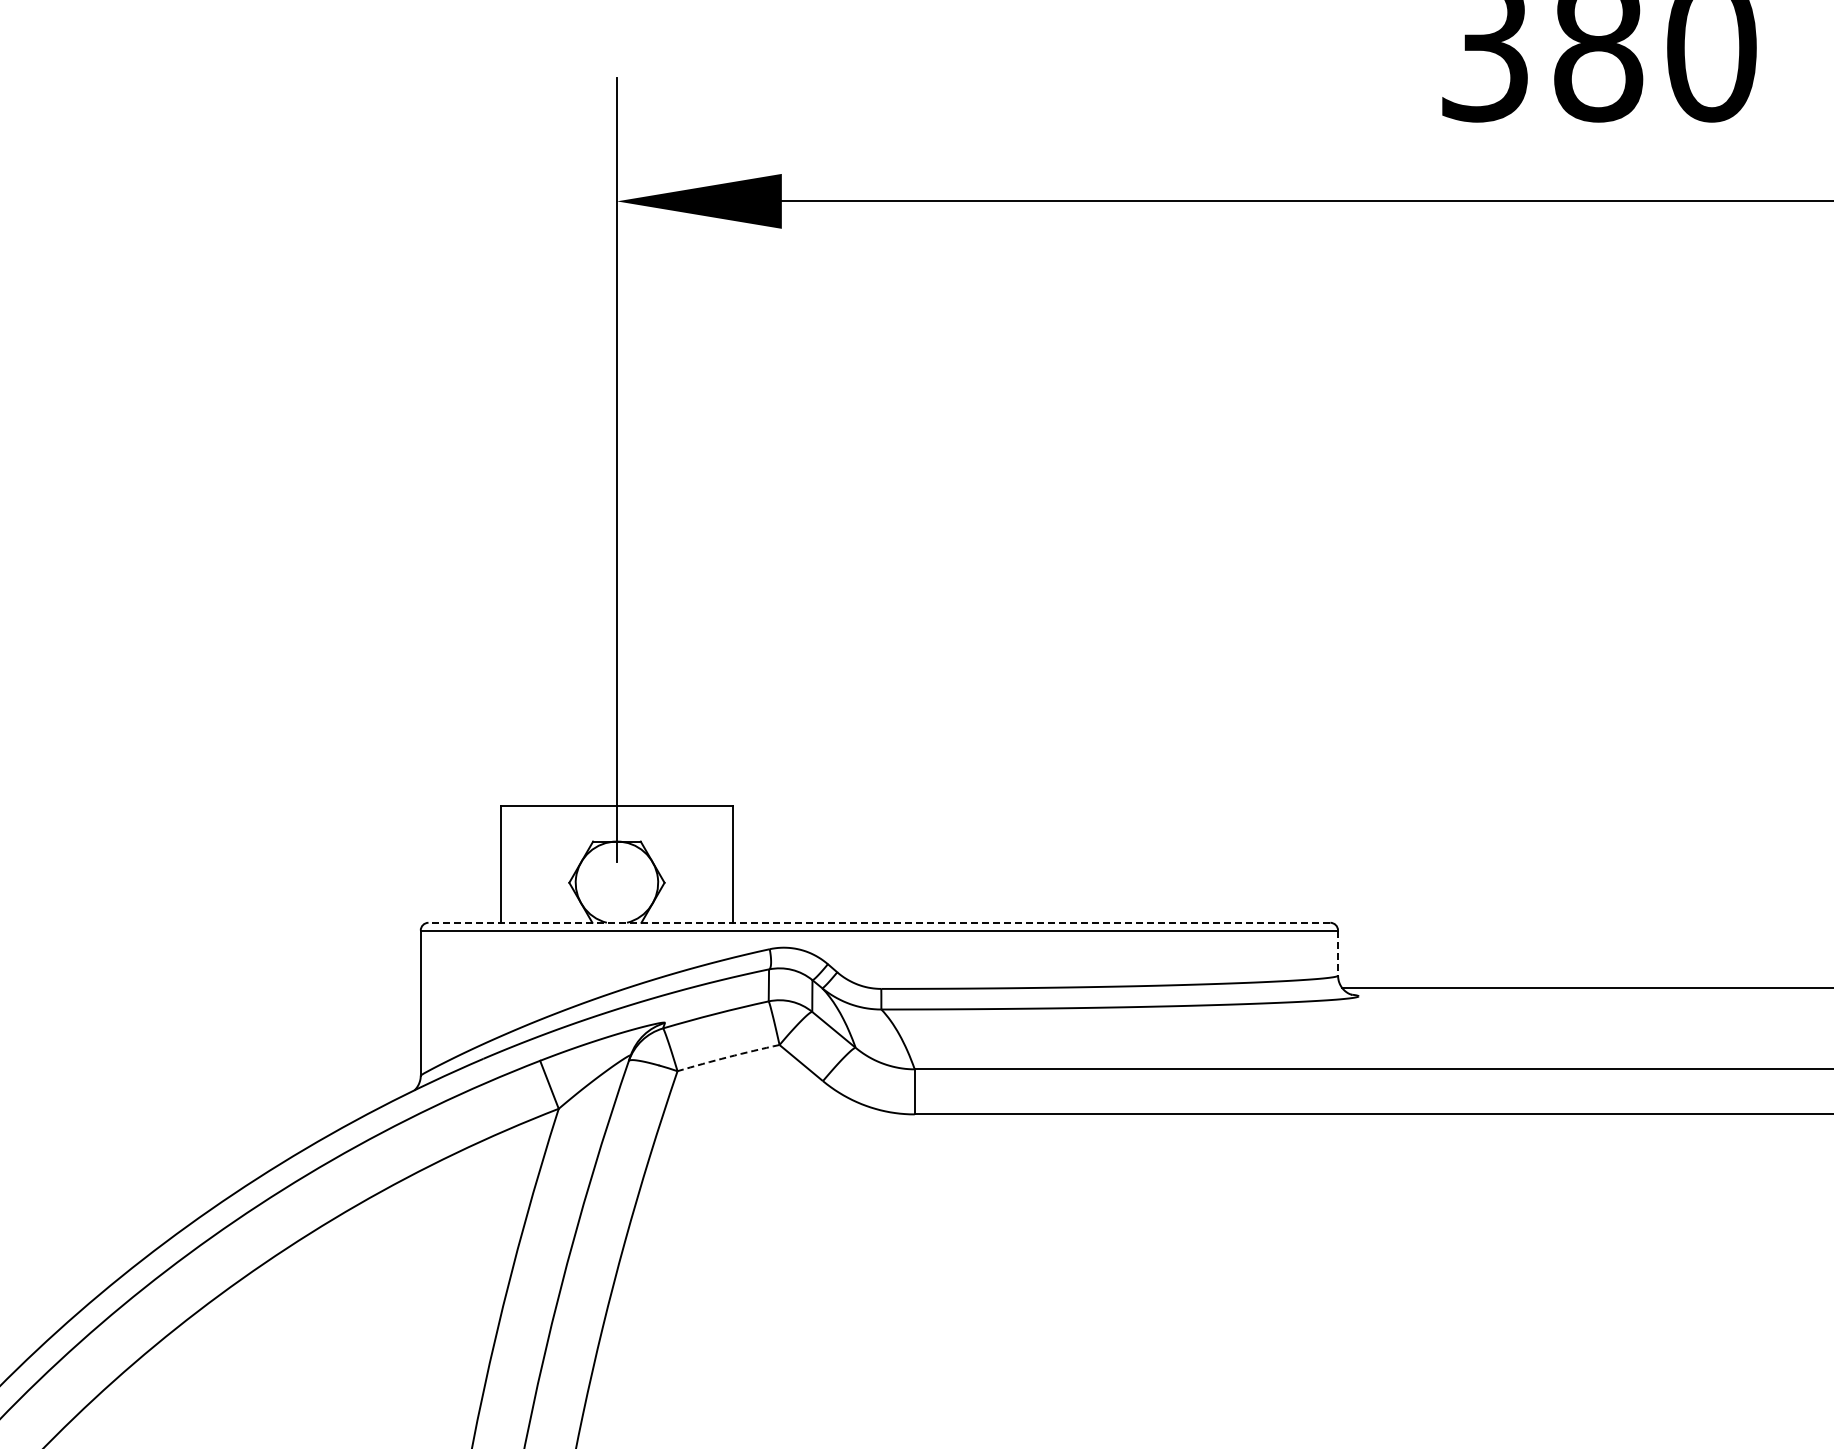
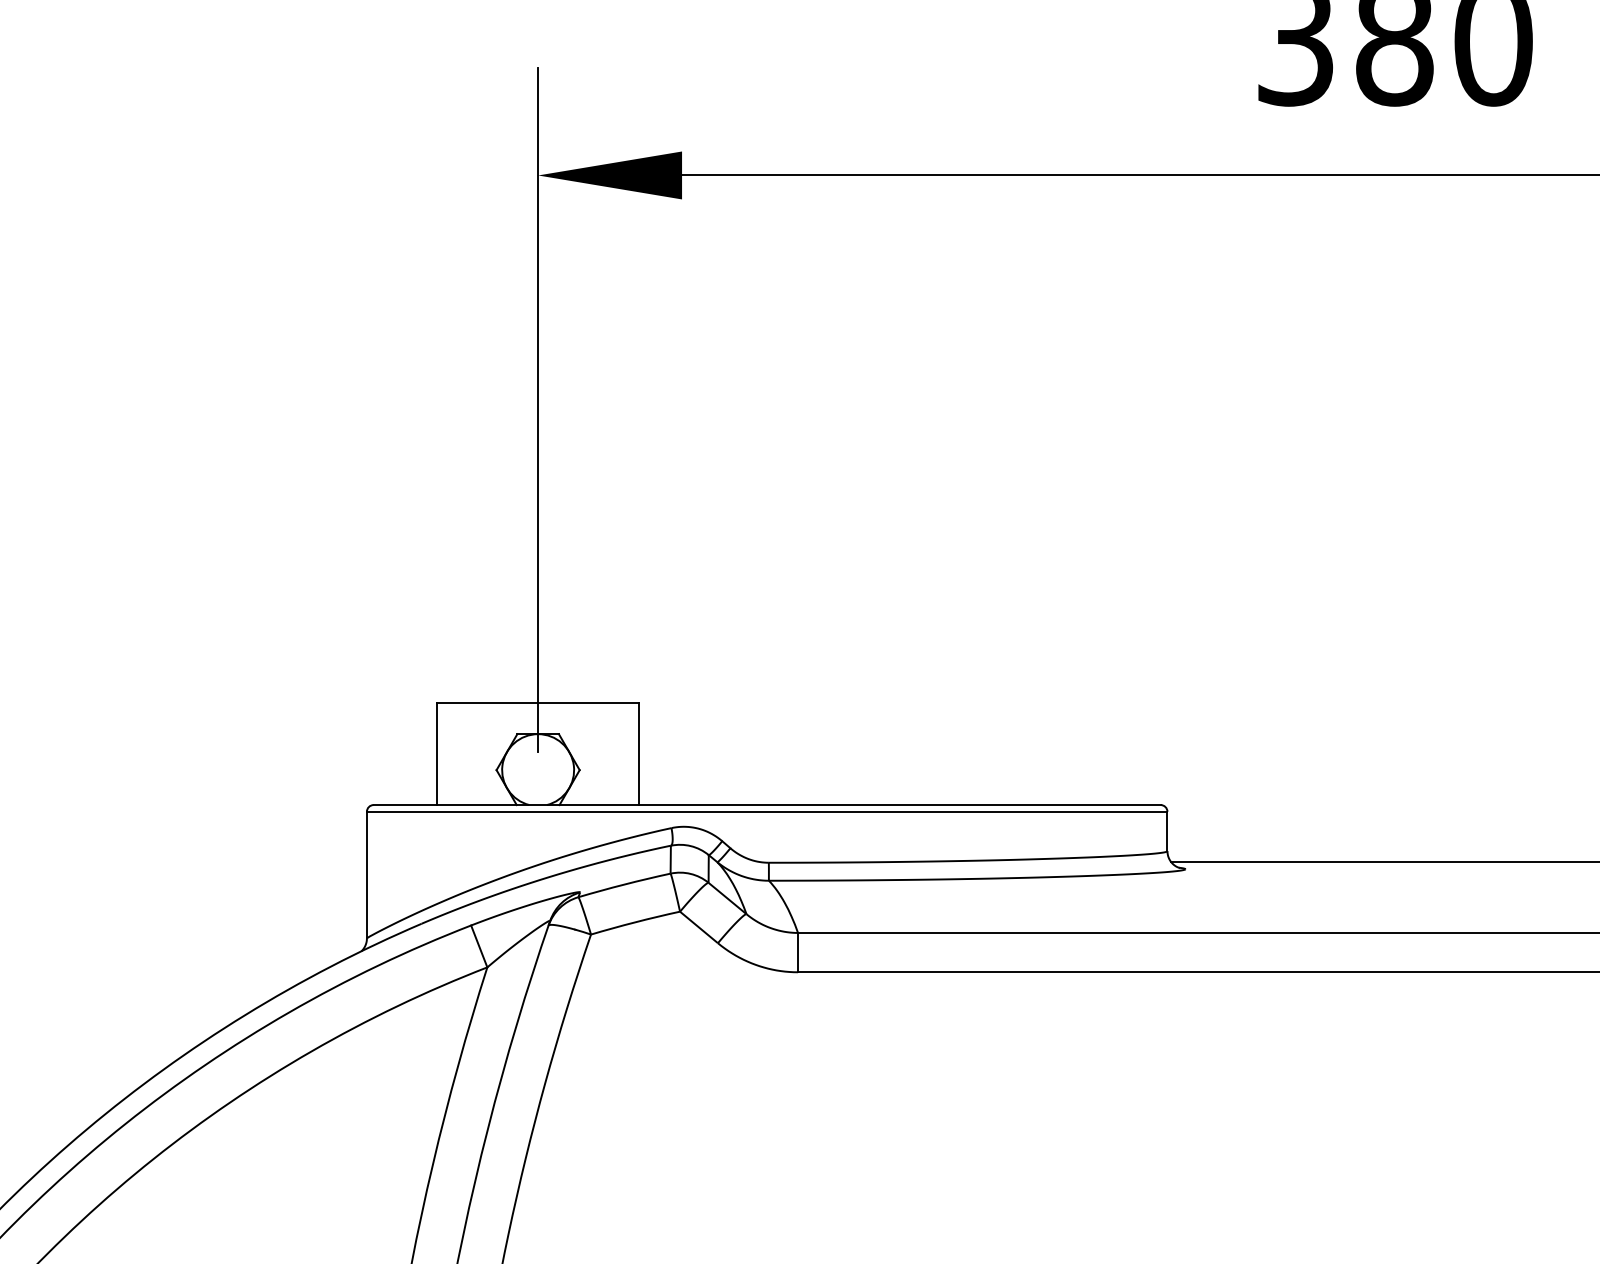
line: (879, 922) -> (767, 804), dashed -> solid
line: (1338, 953) -> (1167, 831), dashed -> solid
arc: (728, 1057) -> (635, 922), dashed -> solid

